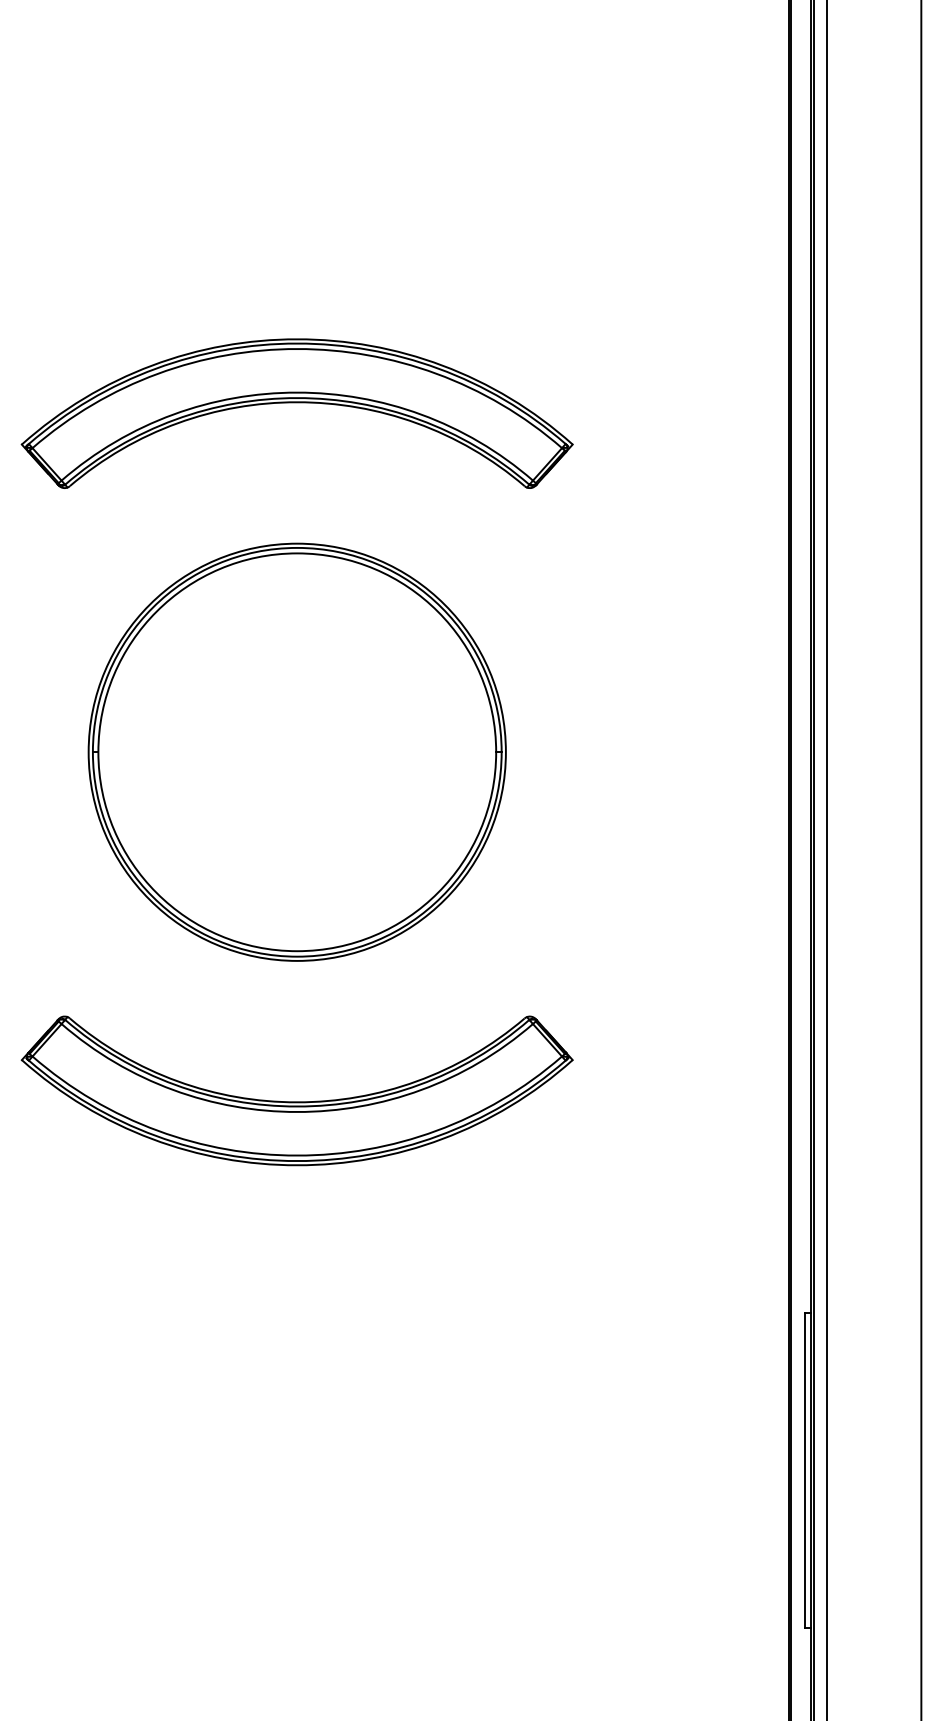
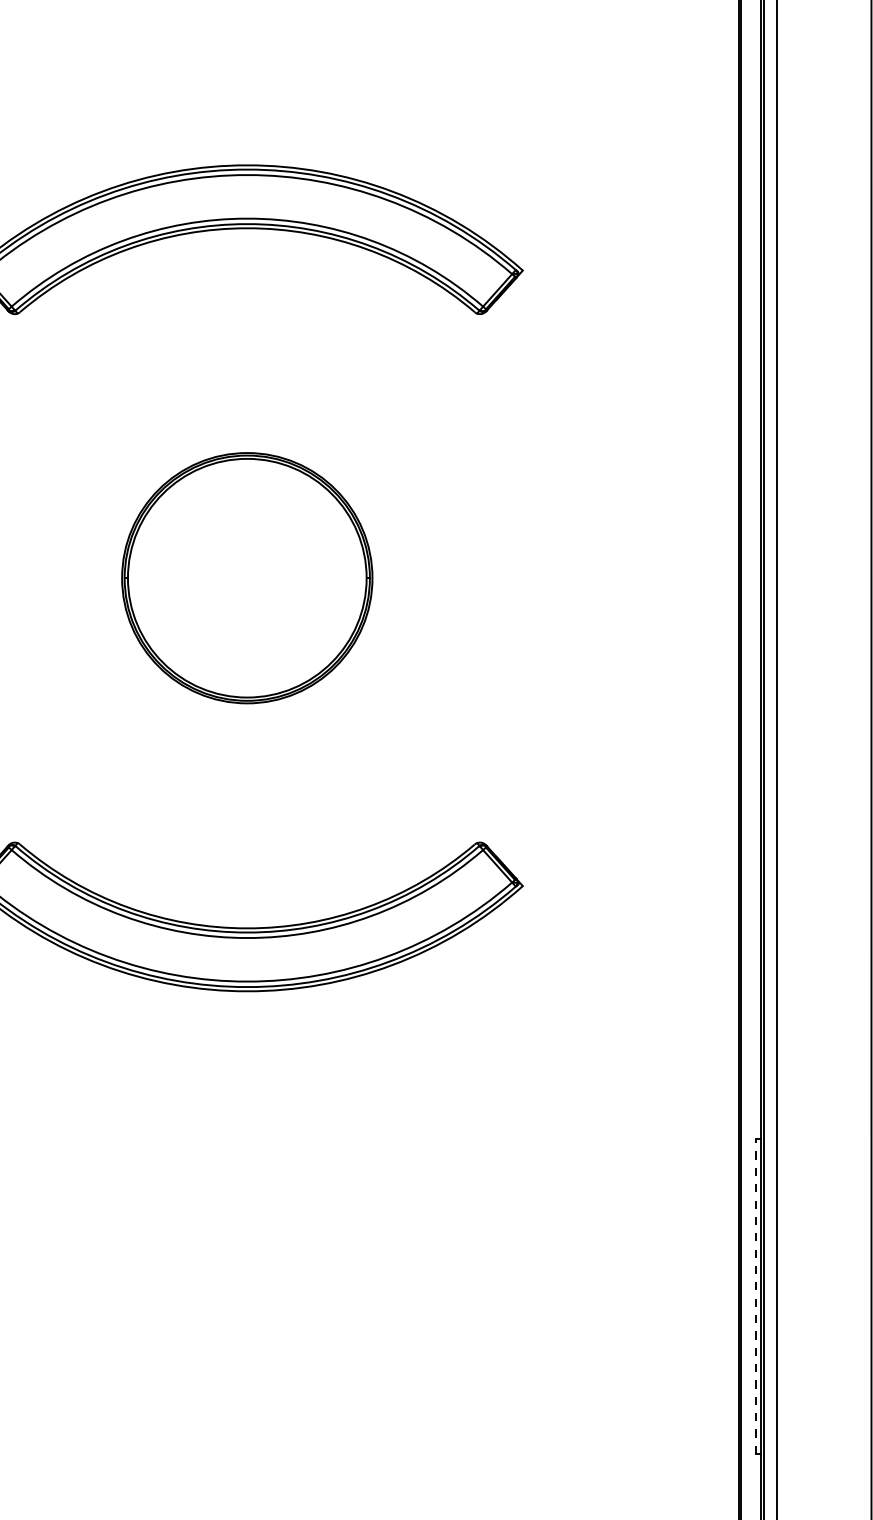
part: (296, 751) -> (246, 577), size x0.6
line: (805, 1470) -> (755, 1296), solid -> dashed

